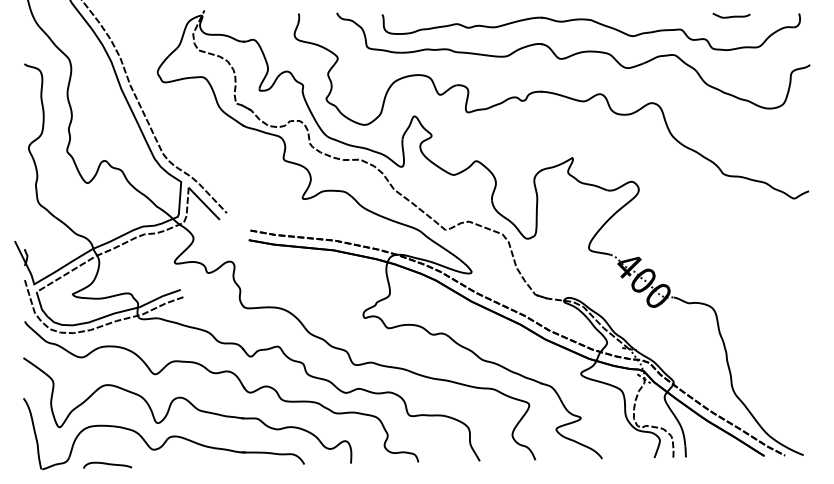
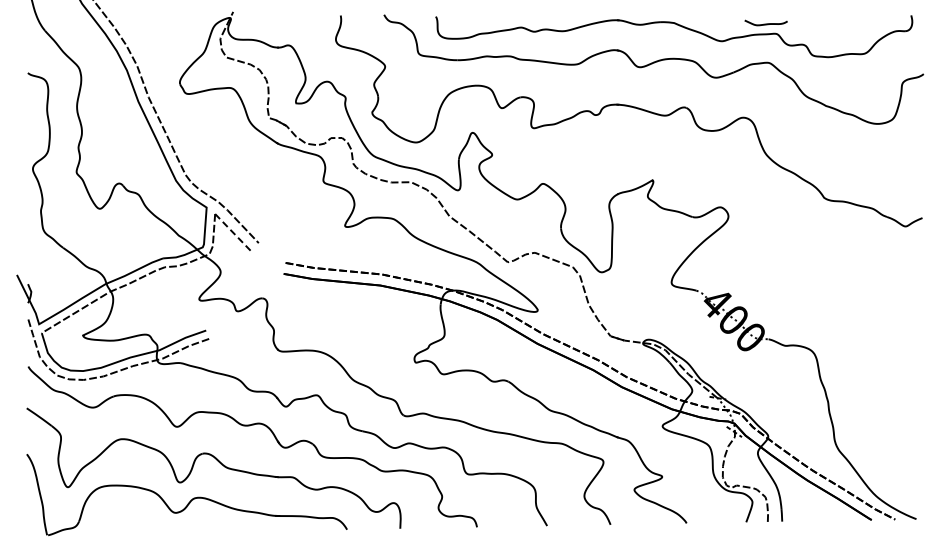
curve: (730, 16) -> (765, 23), moved
line: (203, 203) -> (232, 232), solid -> dashed
curve: (107, 464) -> (122, 529), removed

